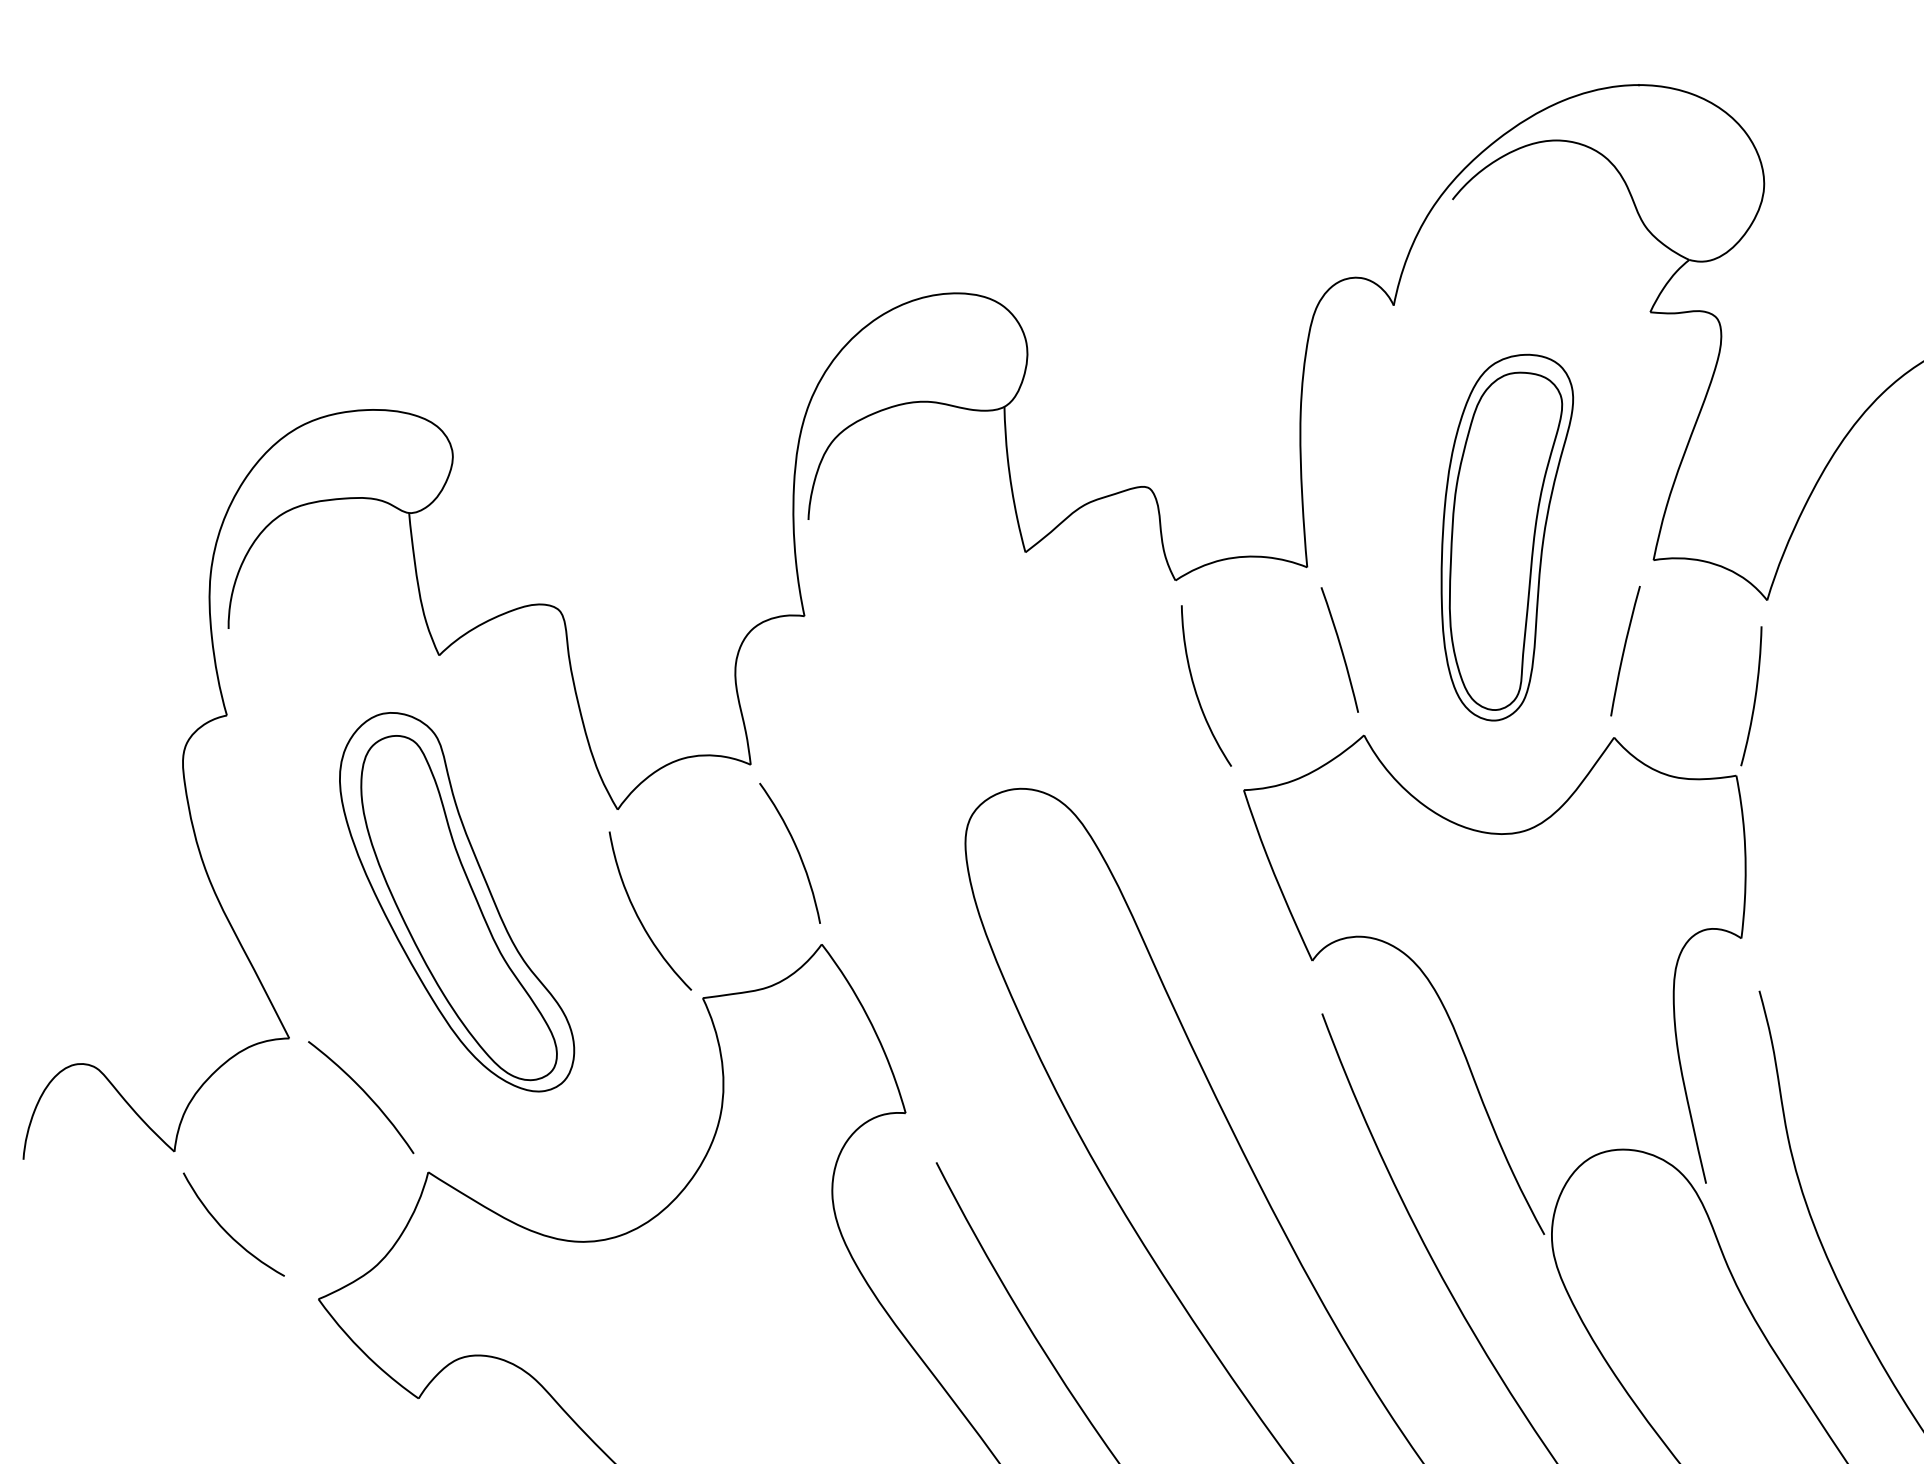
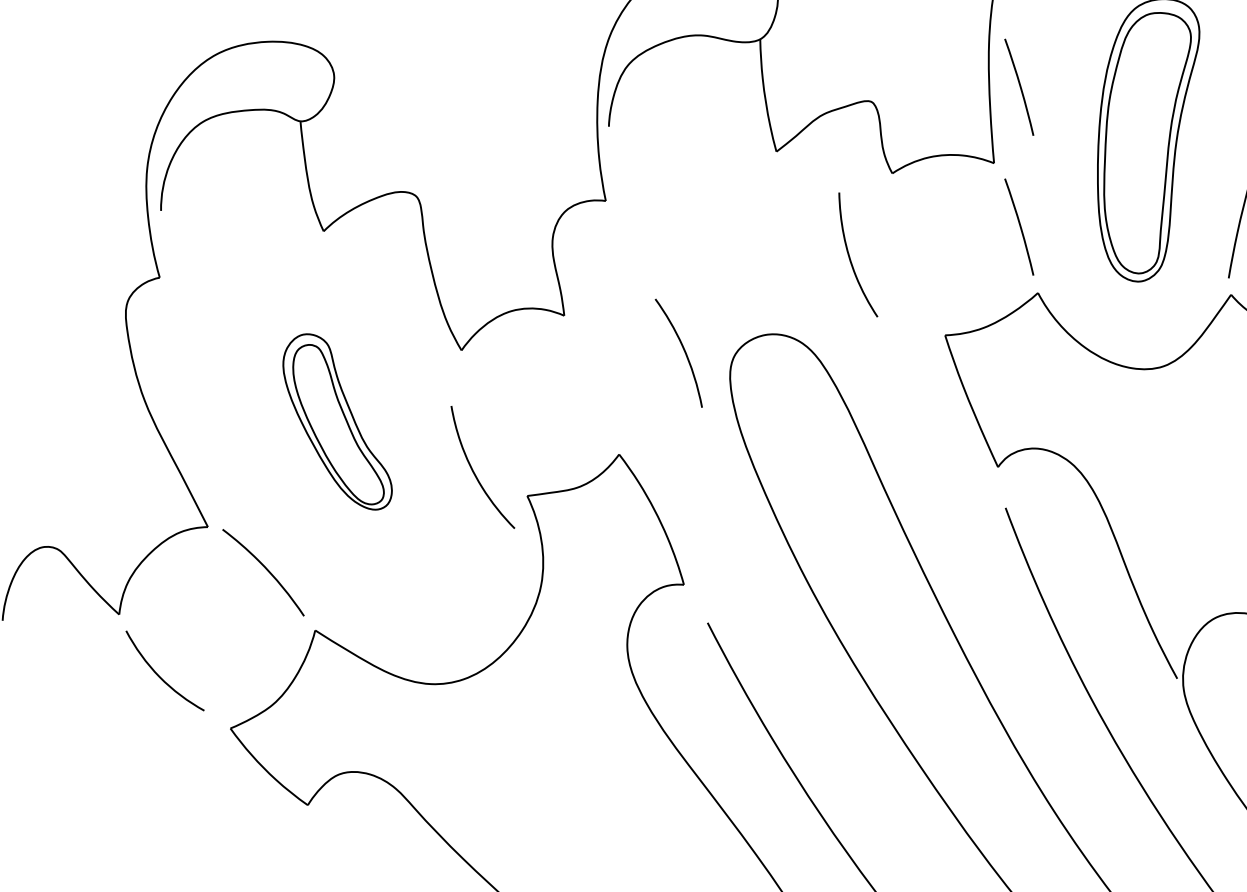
curve: (1340, 468) -> (1019, 86), added
curve: (1195, 686) -> (849, 255), moved
curve: (796, 850) -> (683, 351), moved
part: (457, 902) -> (337, 422), size x0.6
curve: (638, 915) -> (473, 470), moved

